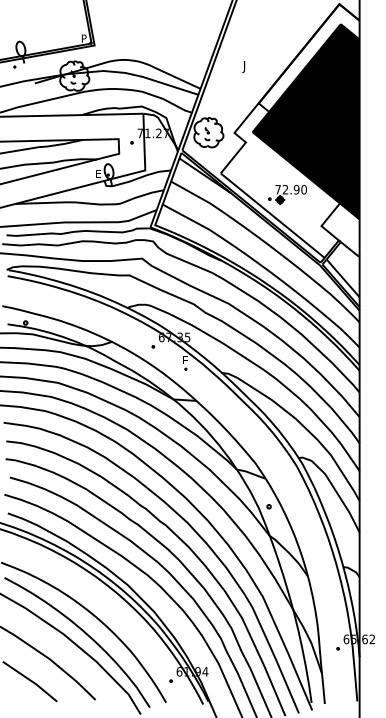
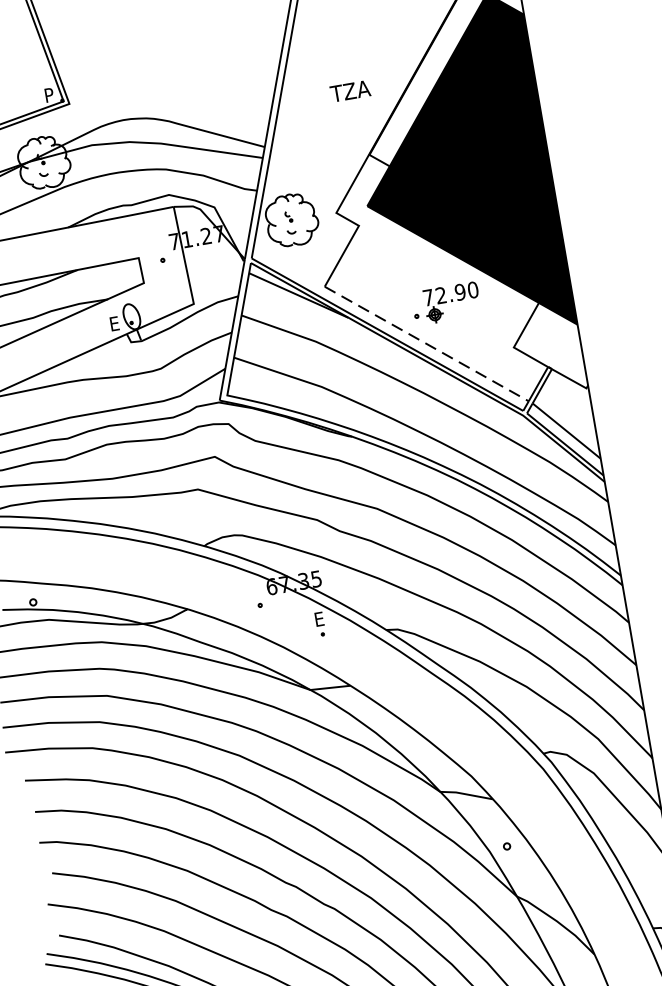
text: (253, 66) -> (349, 92), J -> TZA
line: (272, 215) -> (426, 343), solid -> dashed

